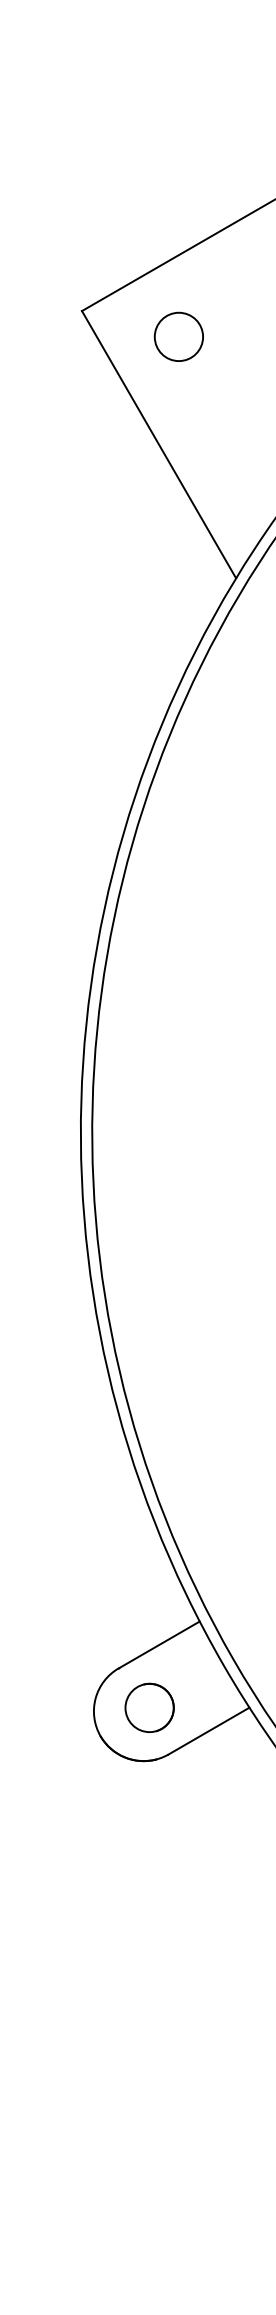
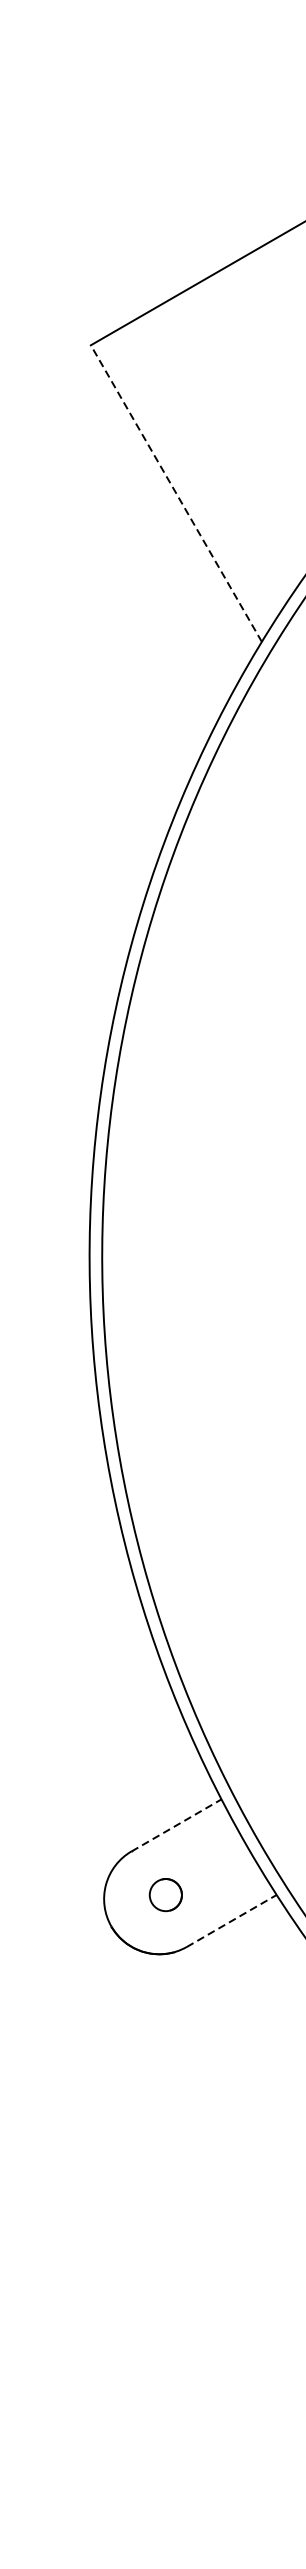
circle: (178, 336) -> (197, 373), removed
line: (158, 444) -> (175, 493), solid -> dashed
line: (159, 1645) -> (176, 1825), solid -> dashed
circle: (149, 1707) -> (165, 1894), size x0.6
line: (208, 1731) -> (231, 1921), solid -> dashed

